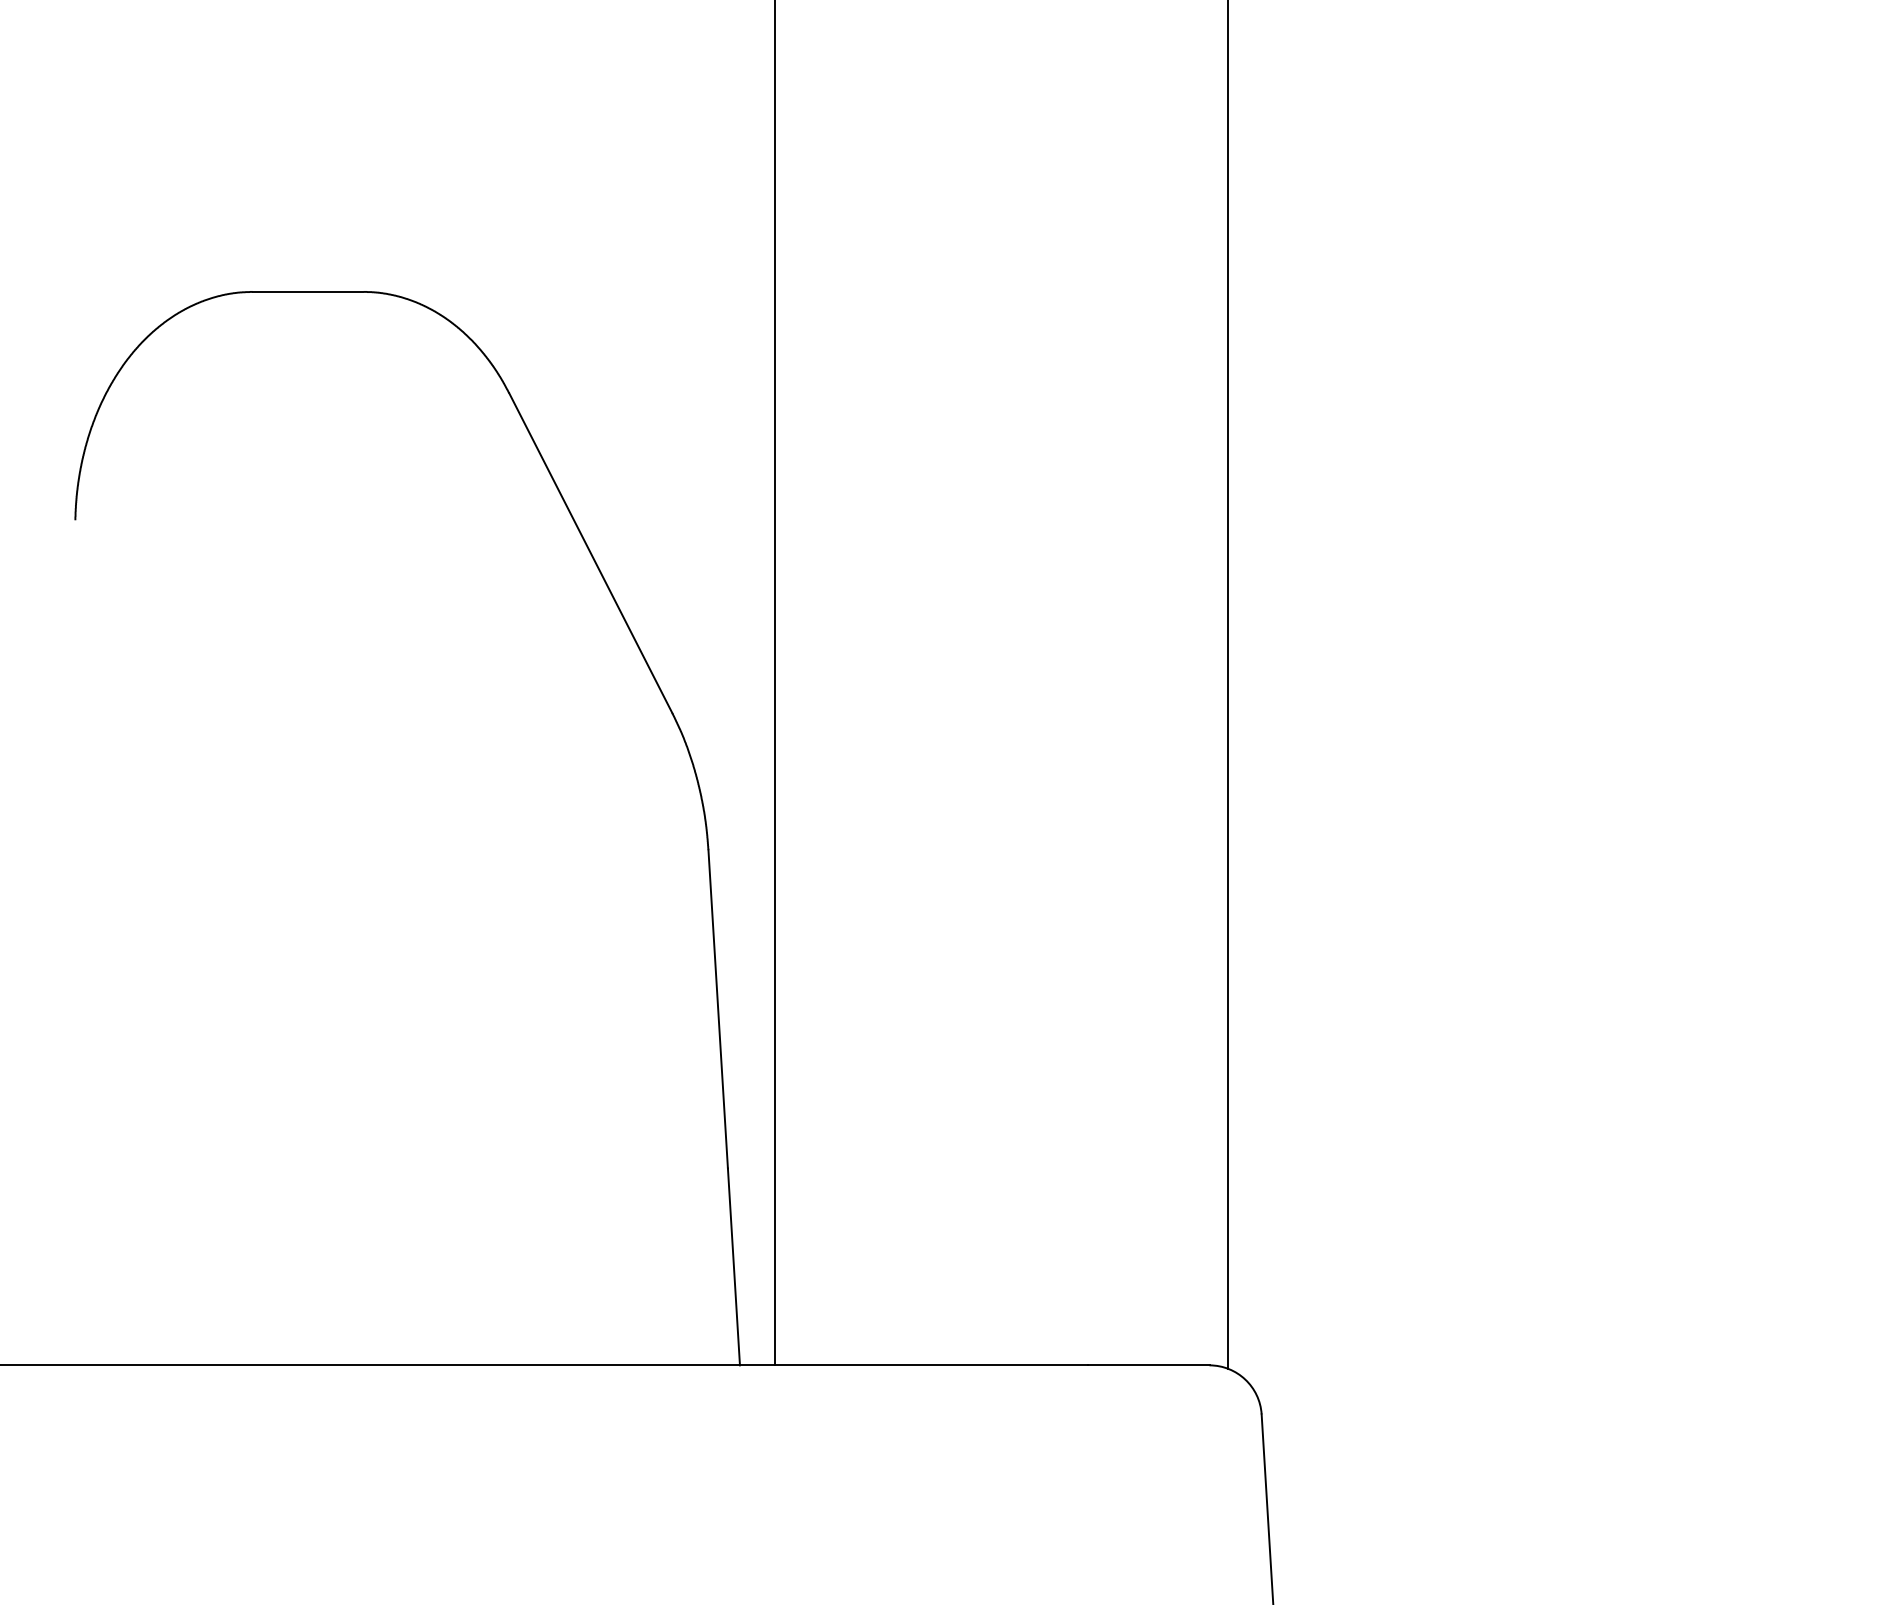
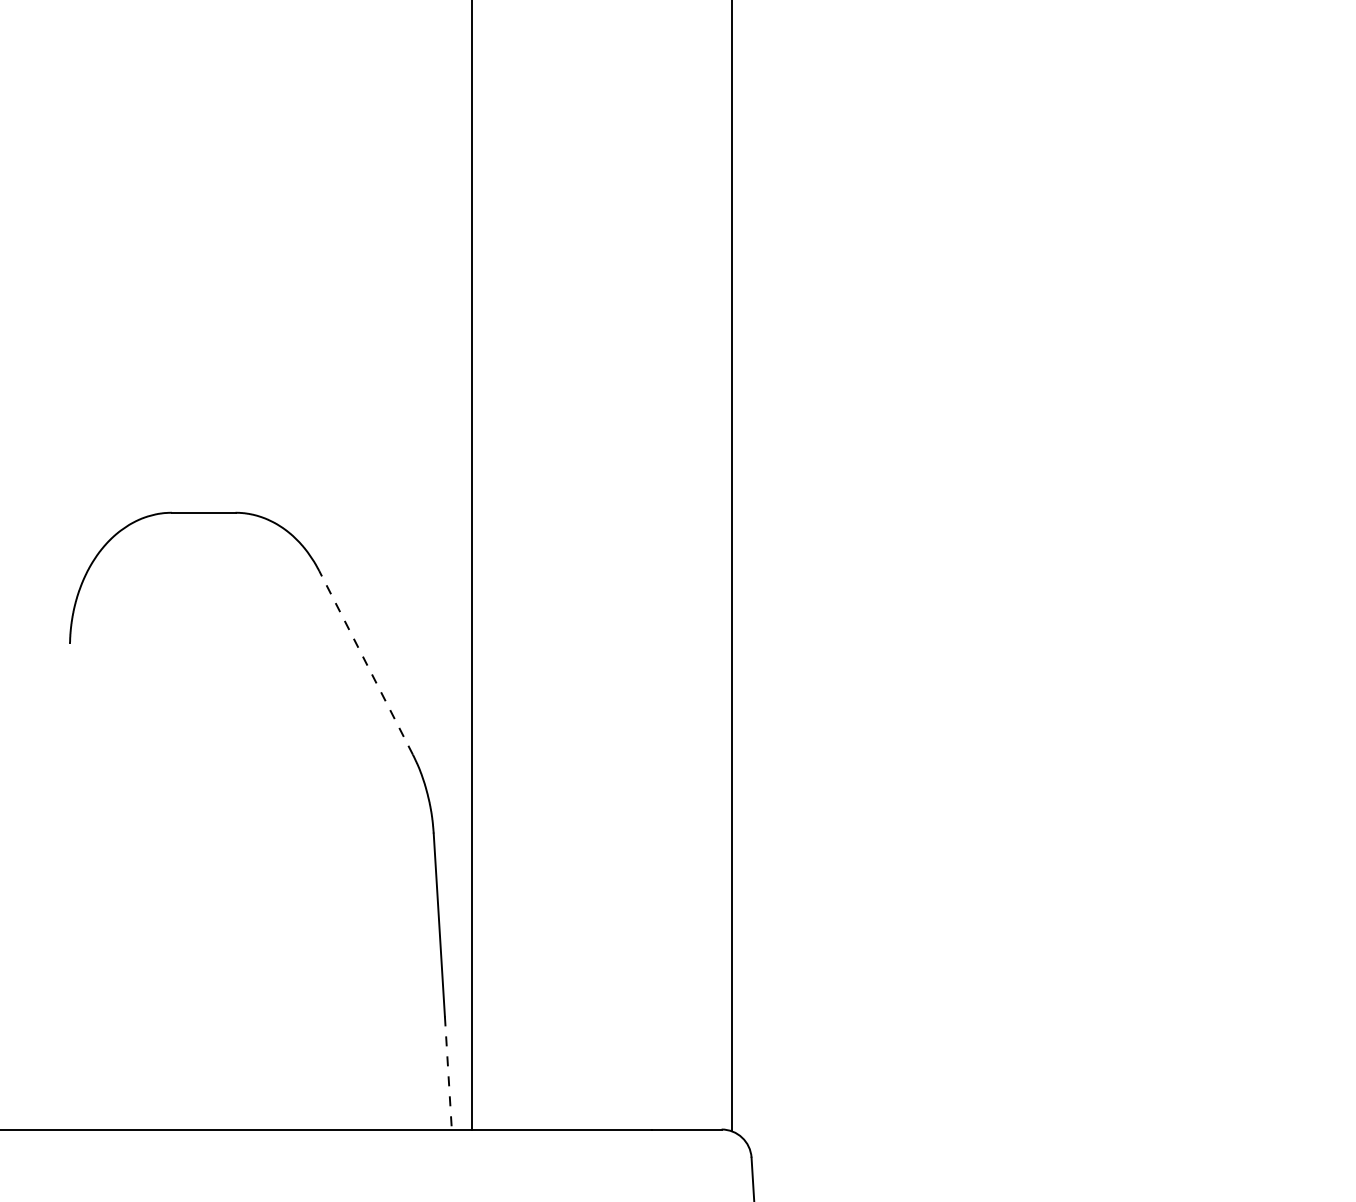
line: (589, 552) -> (365, 662), solid -> dashed
line: (734, 1266) -> (448, 1072), solid -> dashed

